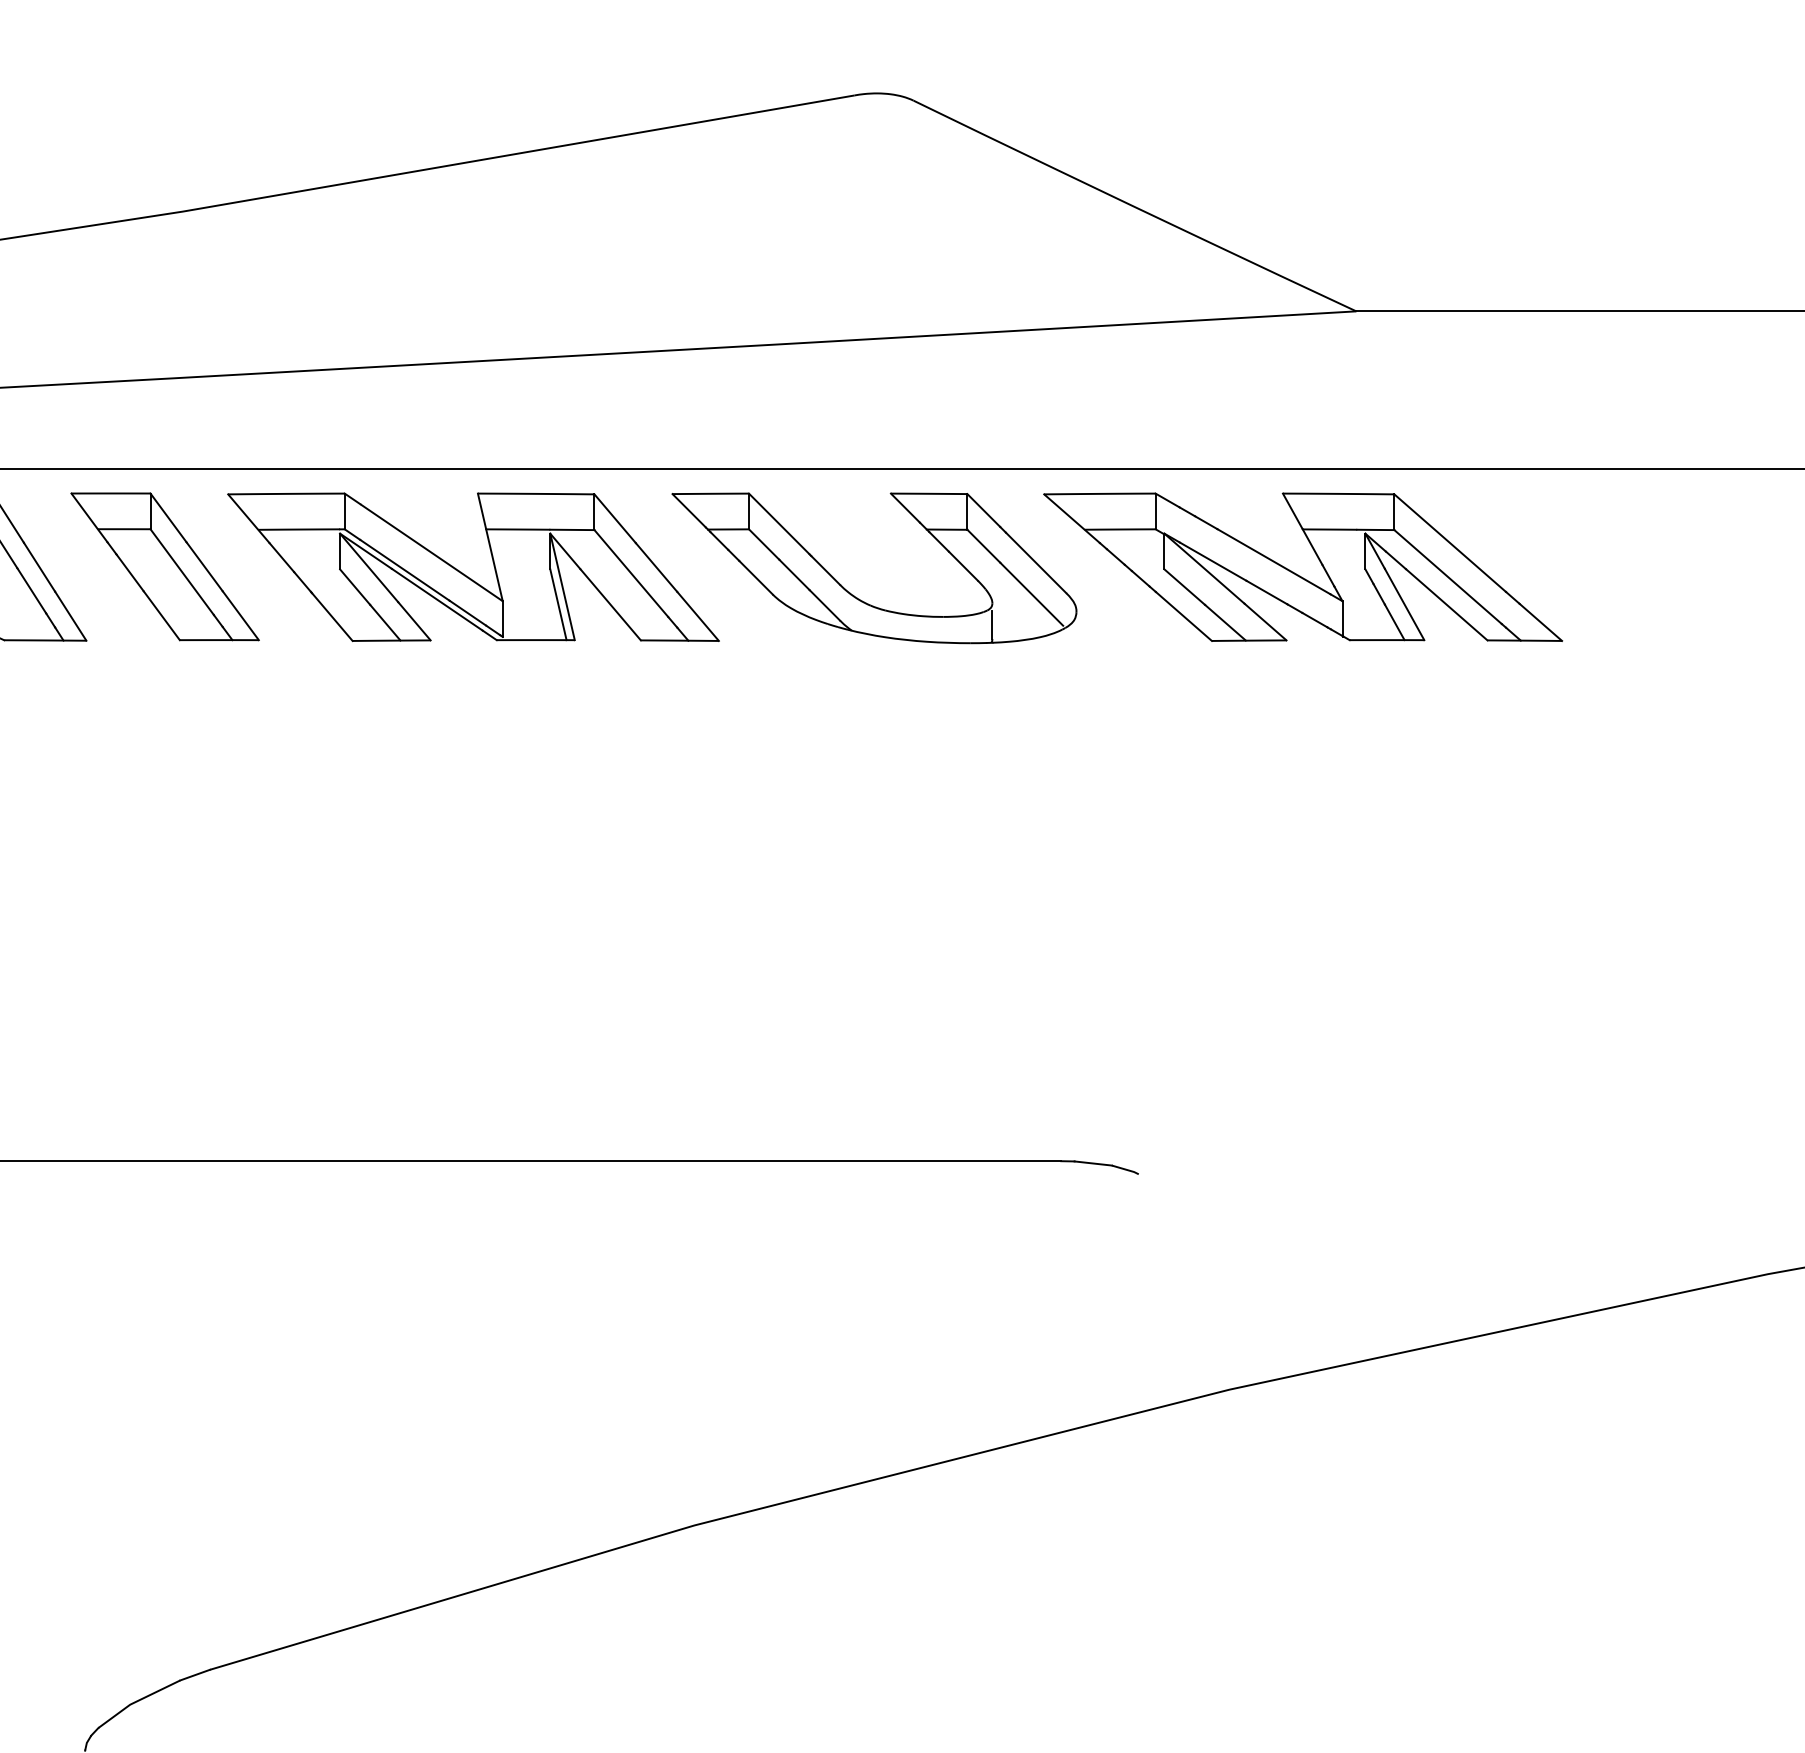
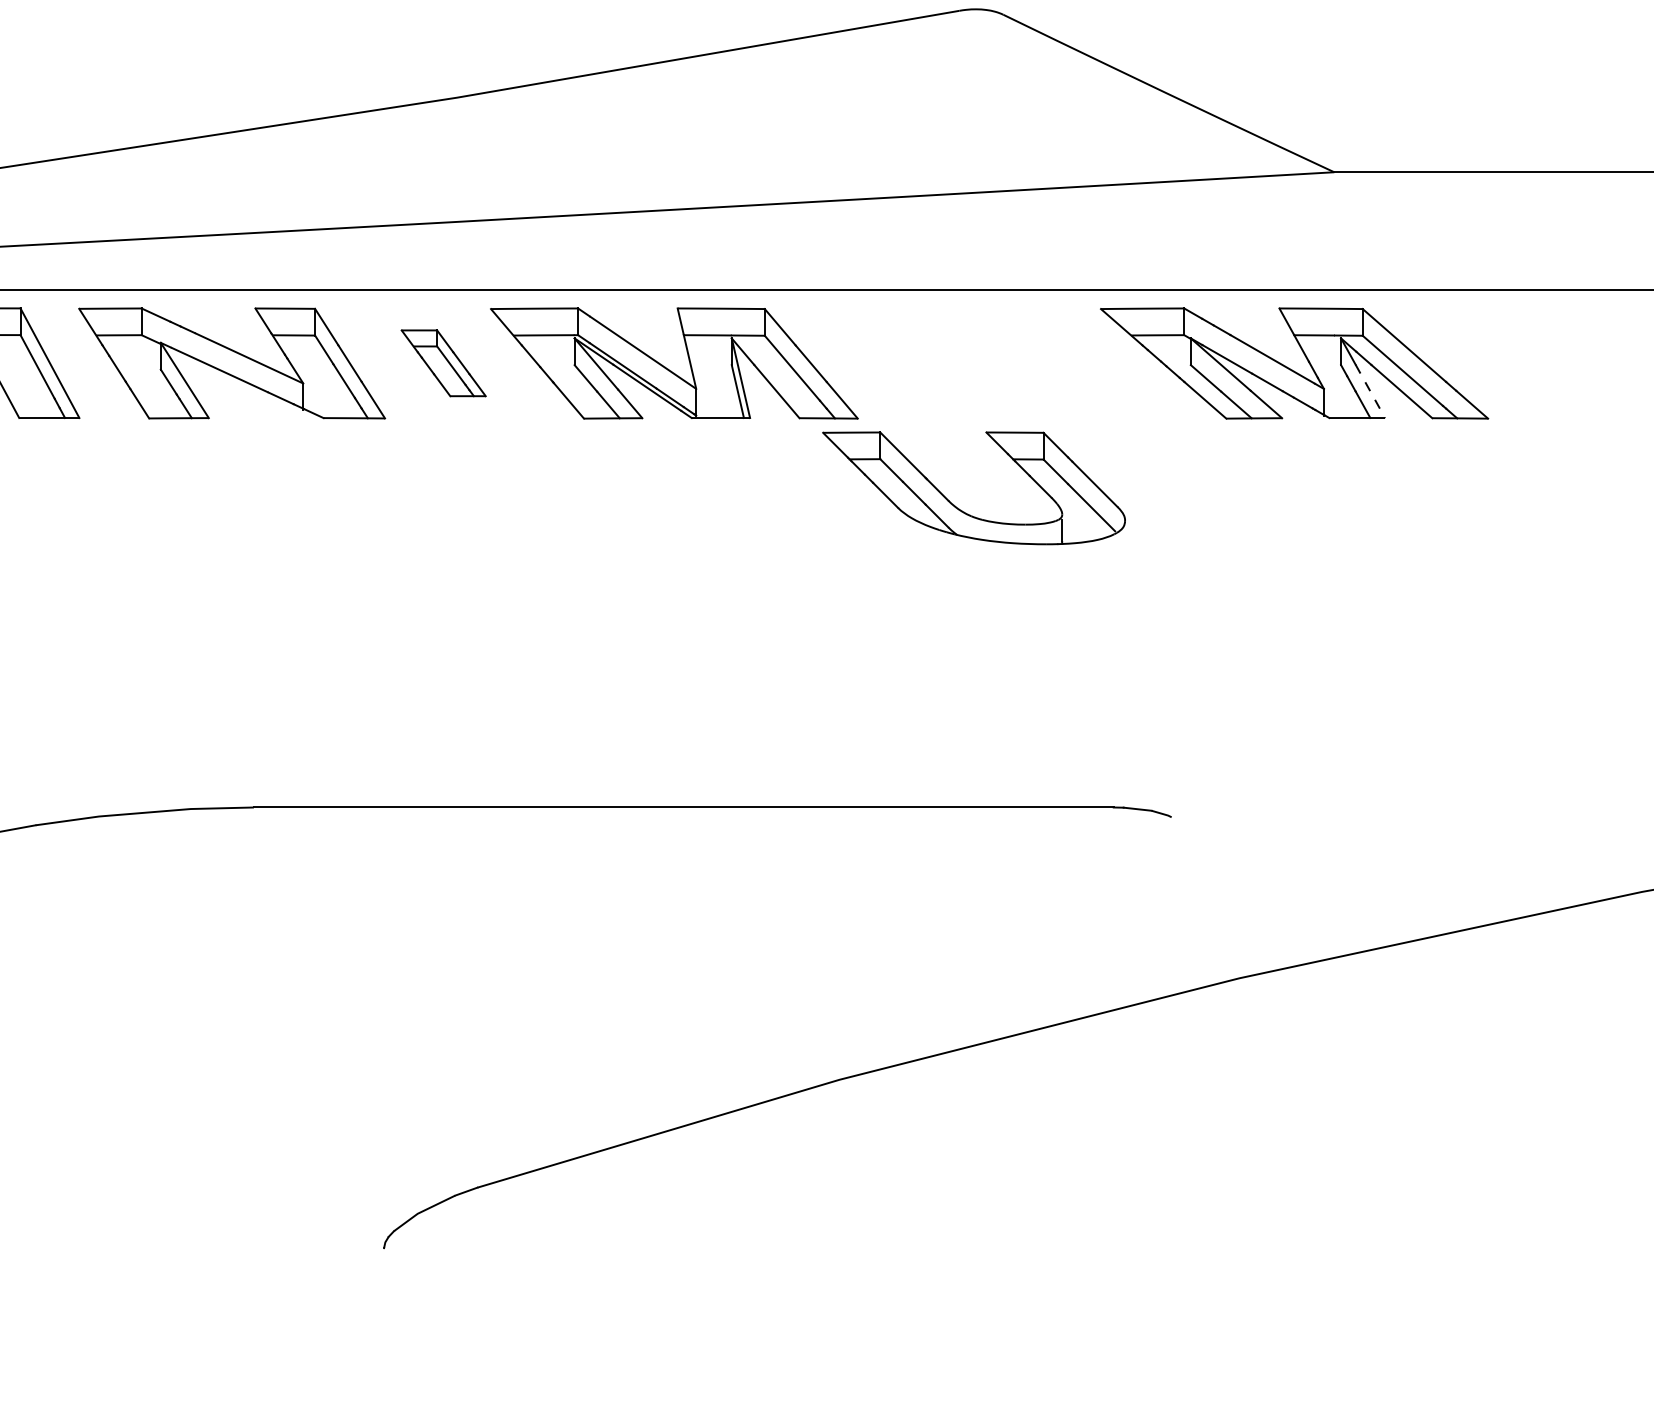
part: (164, 567) -> (443, 363), size x0.6
part: (854, 595) -> (959, 508), moved
line: (1404, 604) -> (1370, 391), solid -> dashed

